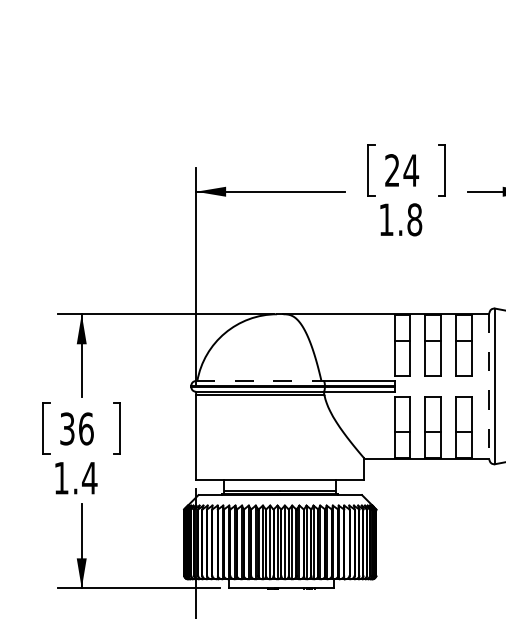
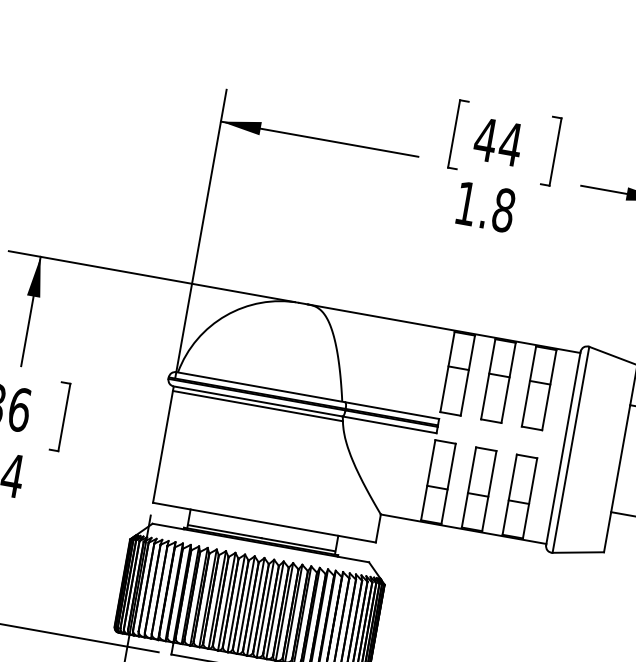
text: (392, 170) -> (485, 139), 24 -> 44
line: (259, 381) -> (260, 387), dashed -> solid
line: (489, 386) -> (563, 448), dashed -> solid

